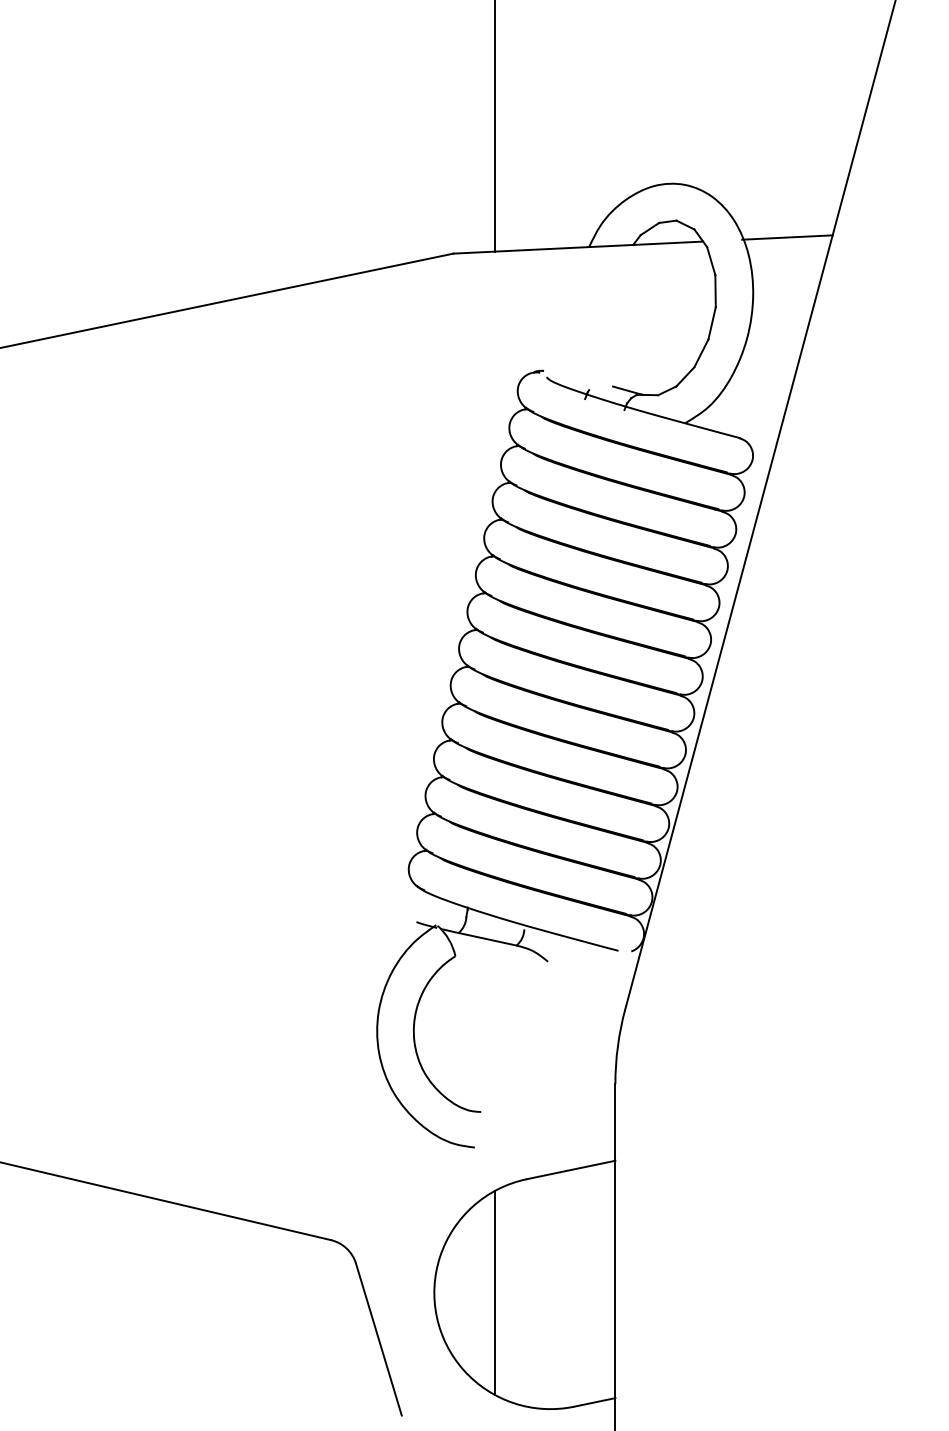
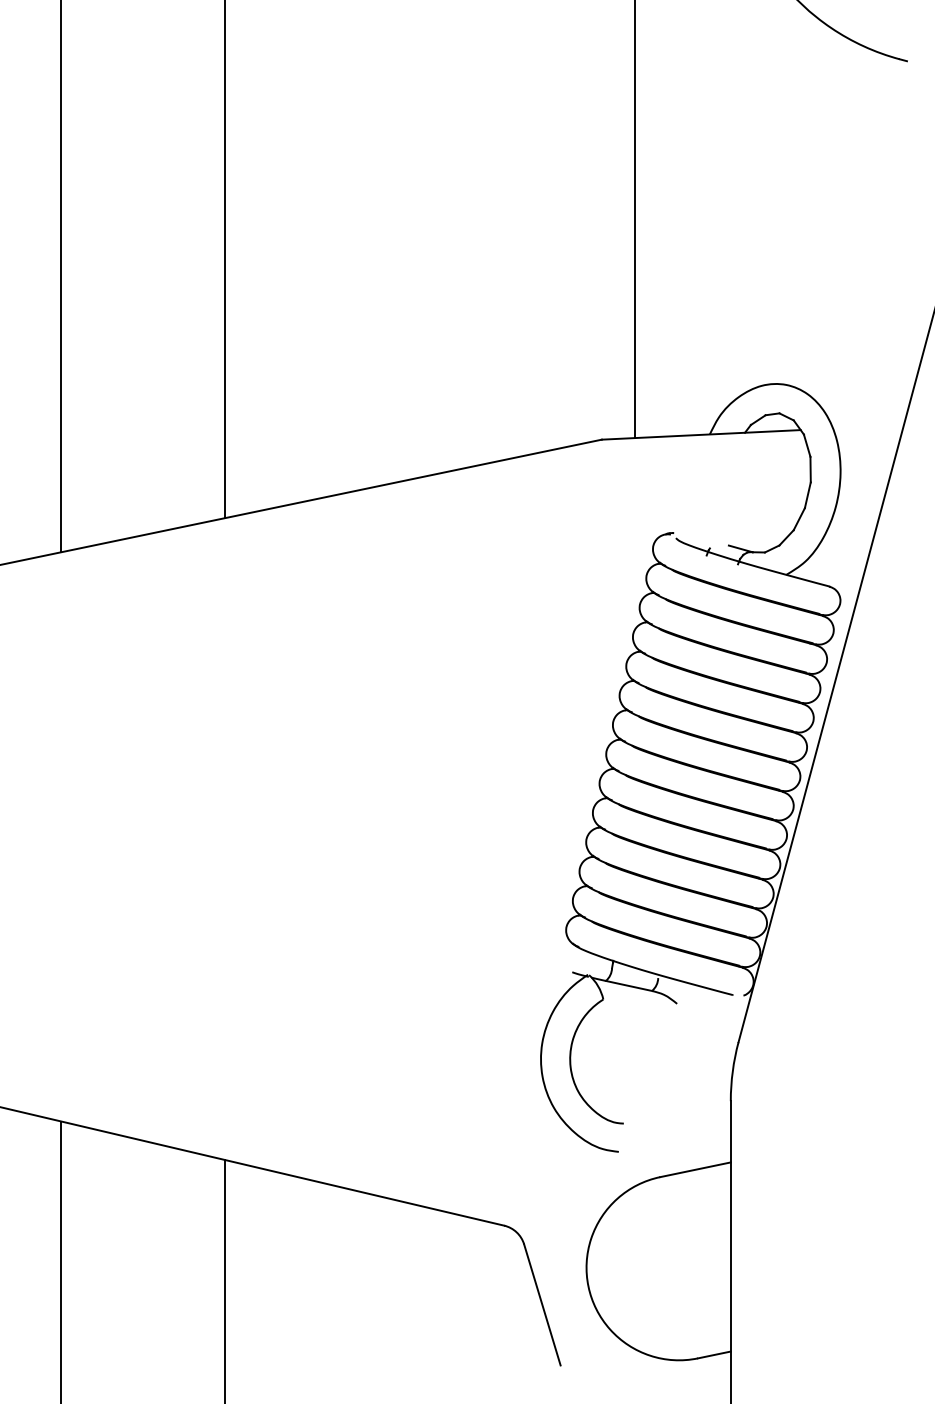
line: (786, 237) -> (867, 426), removed
line: (495, 1292) -> (635, 1267), removed

